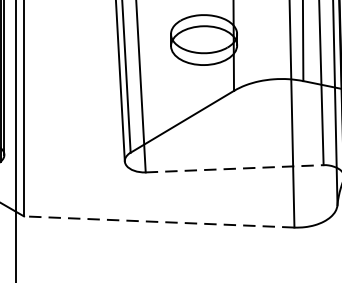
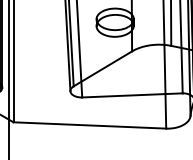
line: (234, 168) -> (132, 95), dashed -> solid
line: (158, 222) -> (89, 125), dashed -> solid

